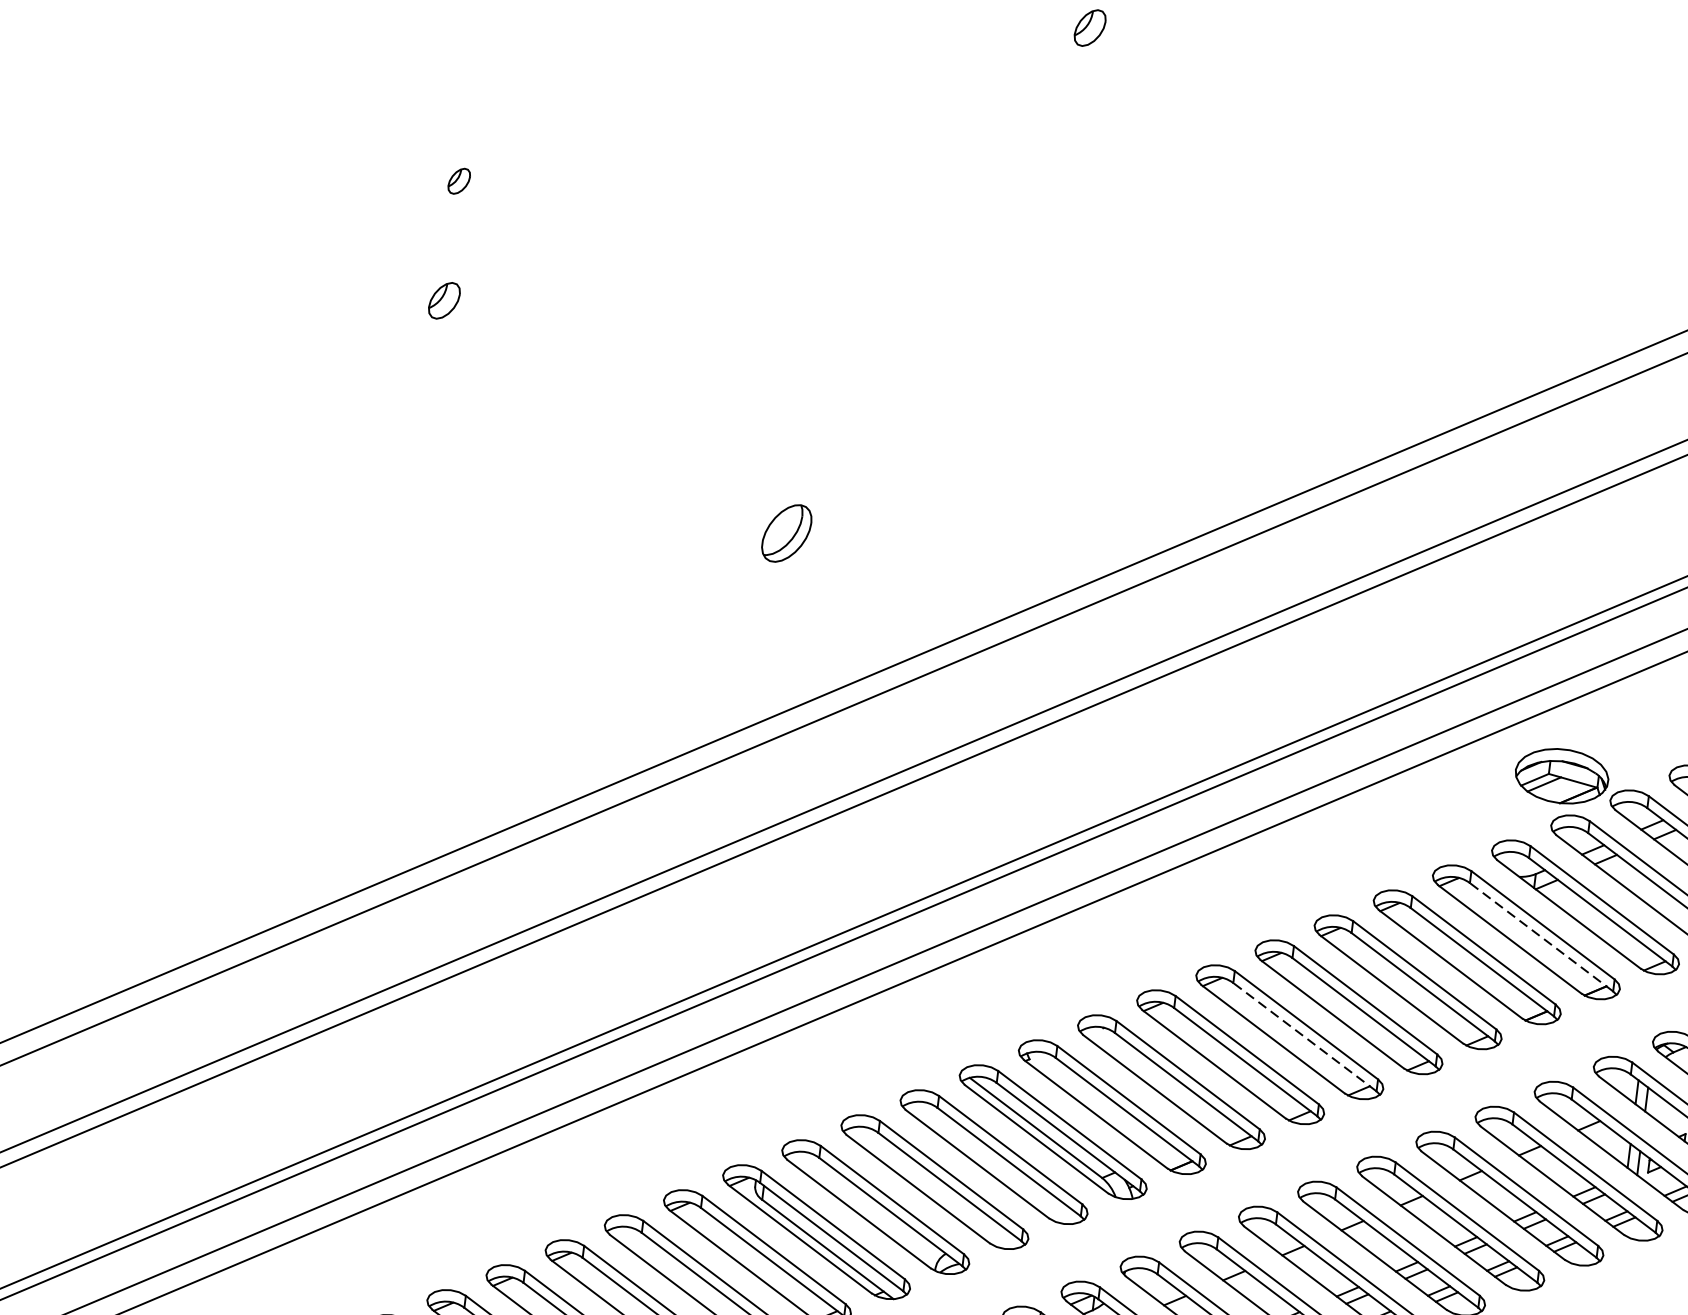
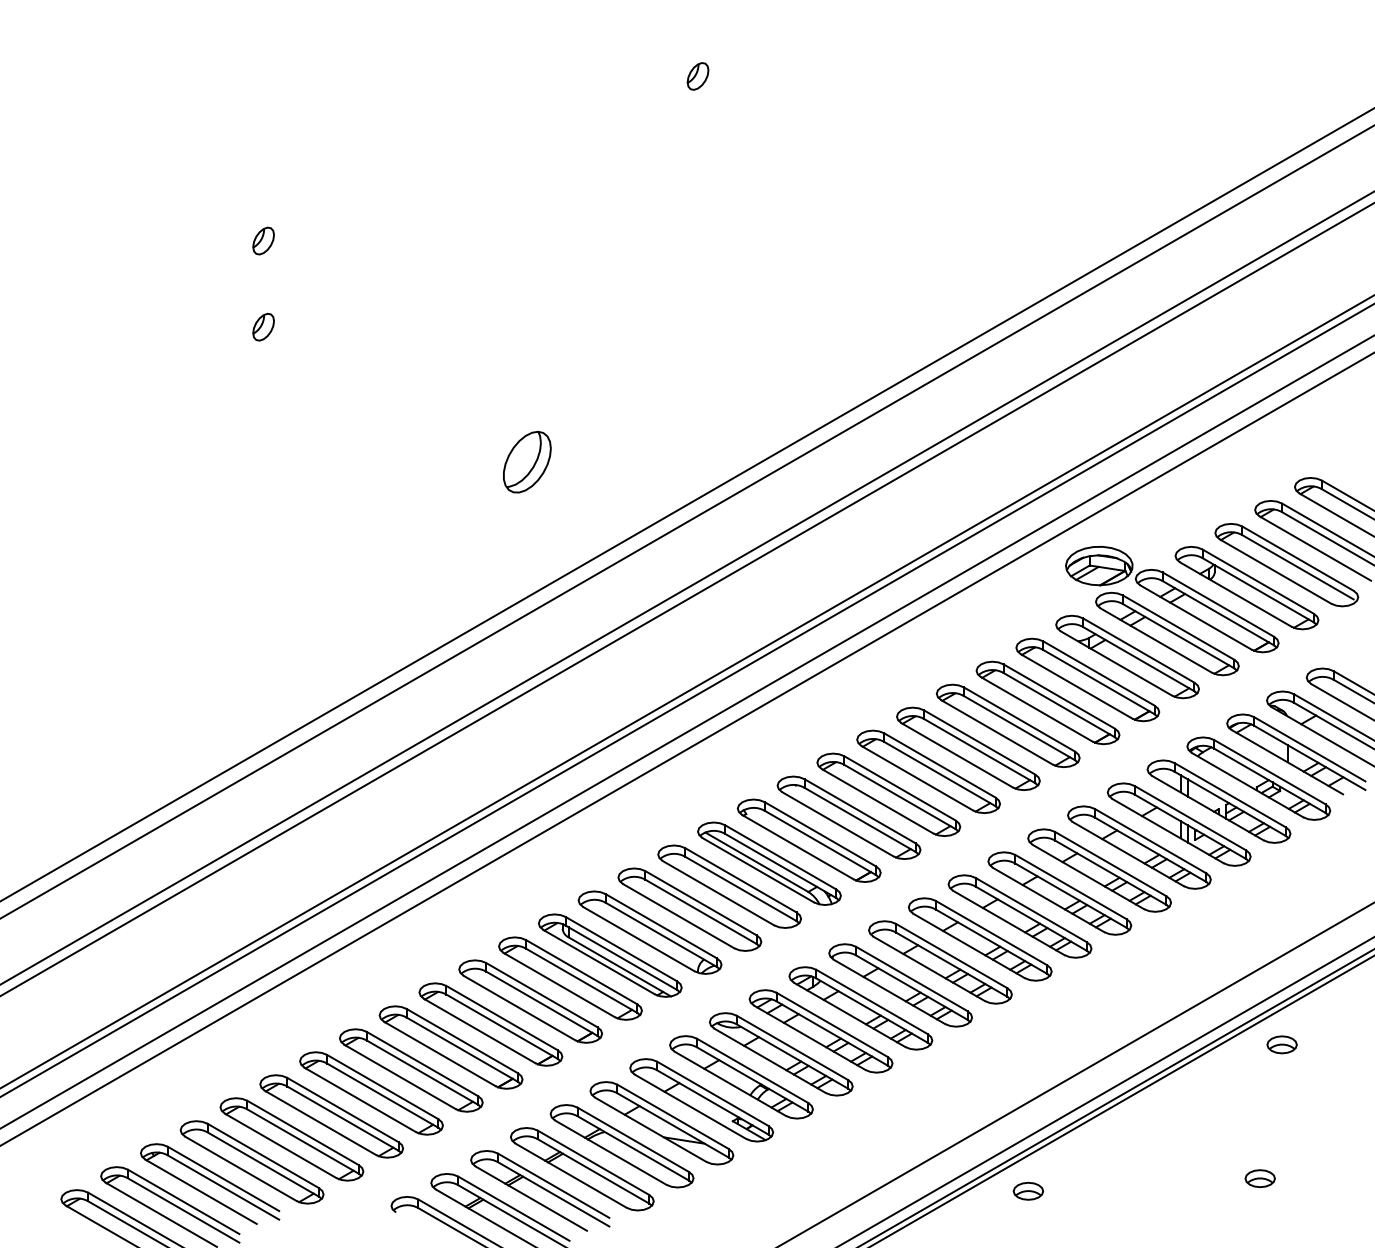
part: (459, 180) -> (263, 240), size x1.43
part: (787, 532) -> (527, 461), size x1.43
line: (1540, 936) -> (1098, 681), dashed -> solid
line: (1304, 1036) -> (939, 773), dashed -> solid

